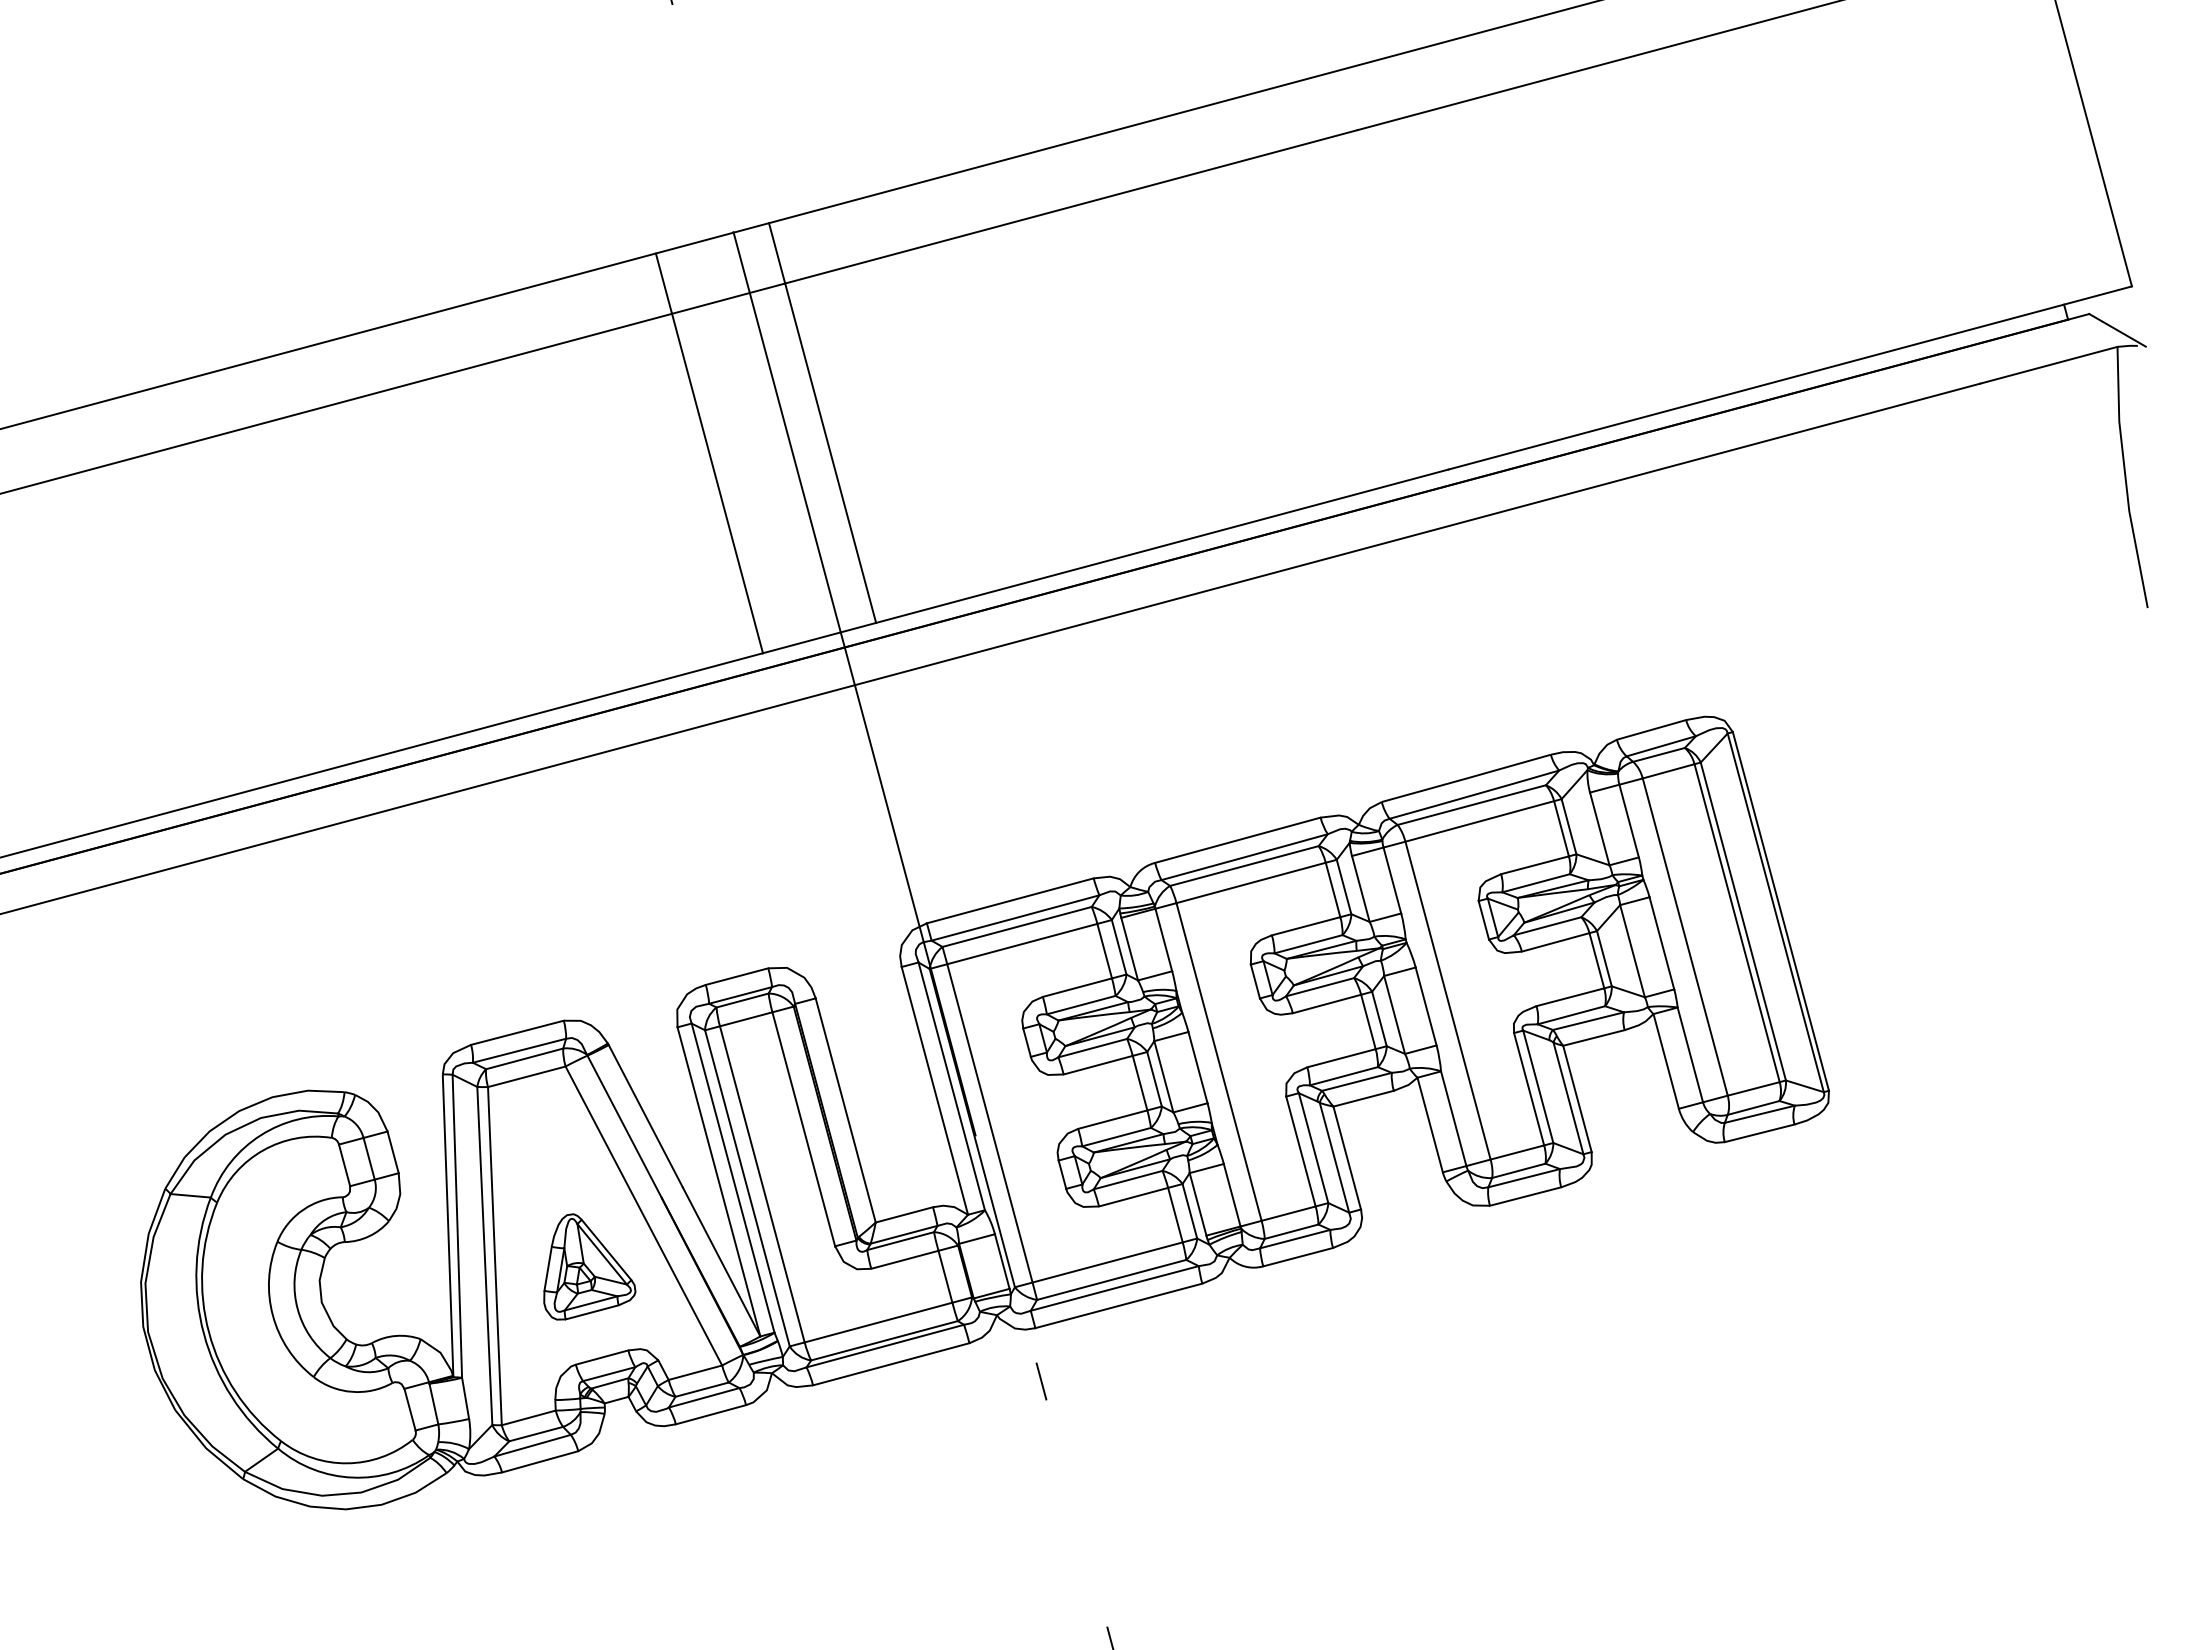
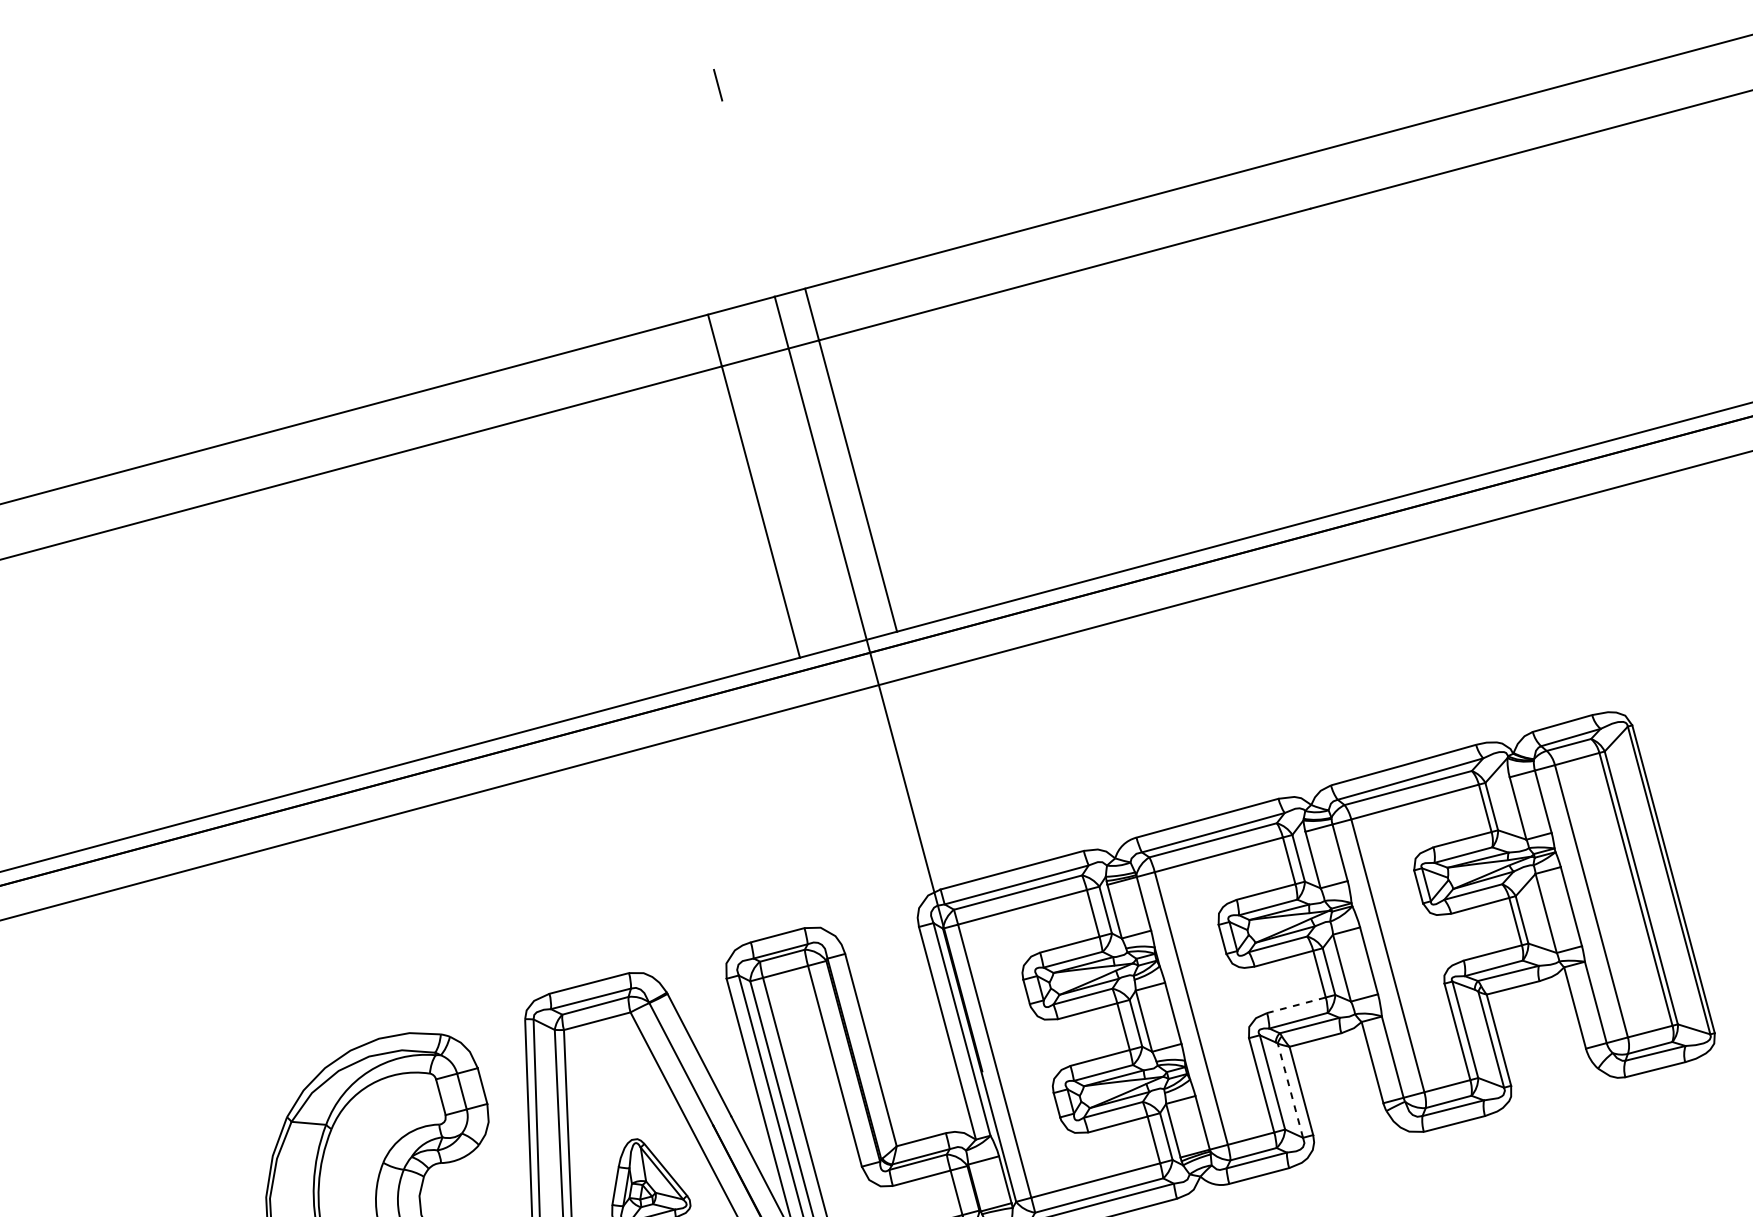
line: (1342, 1058) -> (1297, 1005), solid -> dashed
line: (1334, 1157) -> (1290, 1090), solid -> dashed

